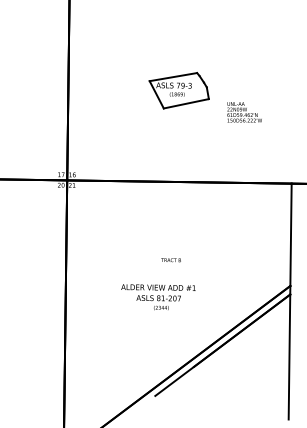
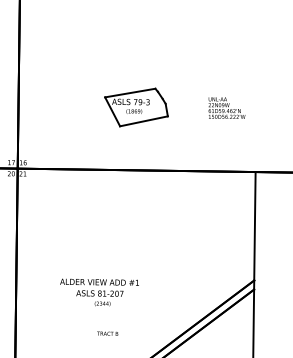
part: (178, 90) -> (135, 107), moved
text: (244, 112) -> (226, 108), moved
text: (170, 260) -> (107, 334), moved
text: (158, 297) -> (99, 292), moved

